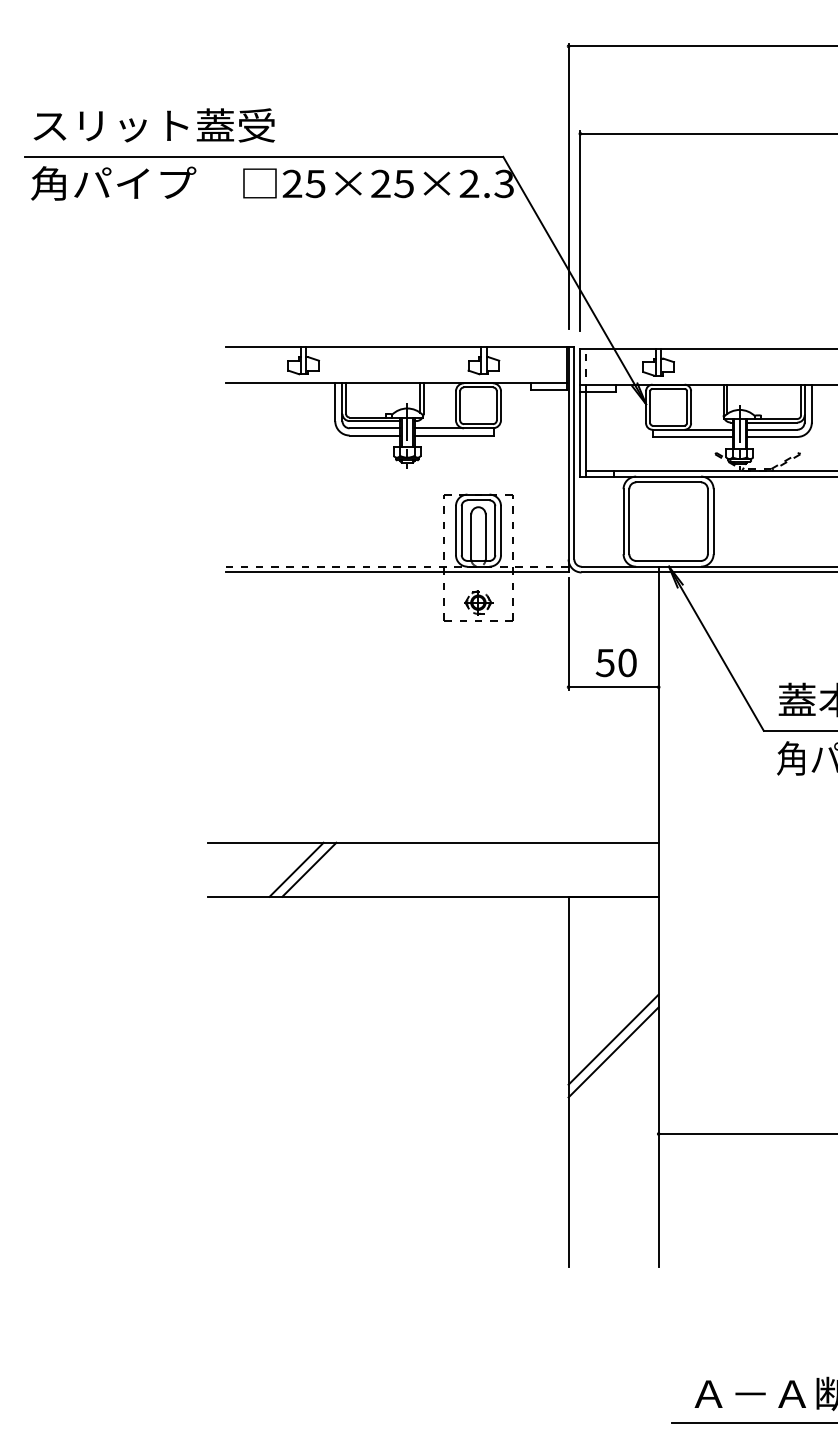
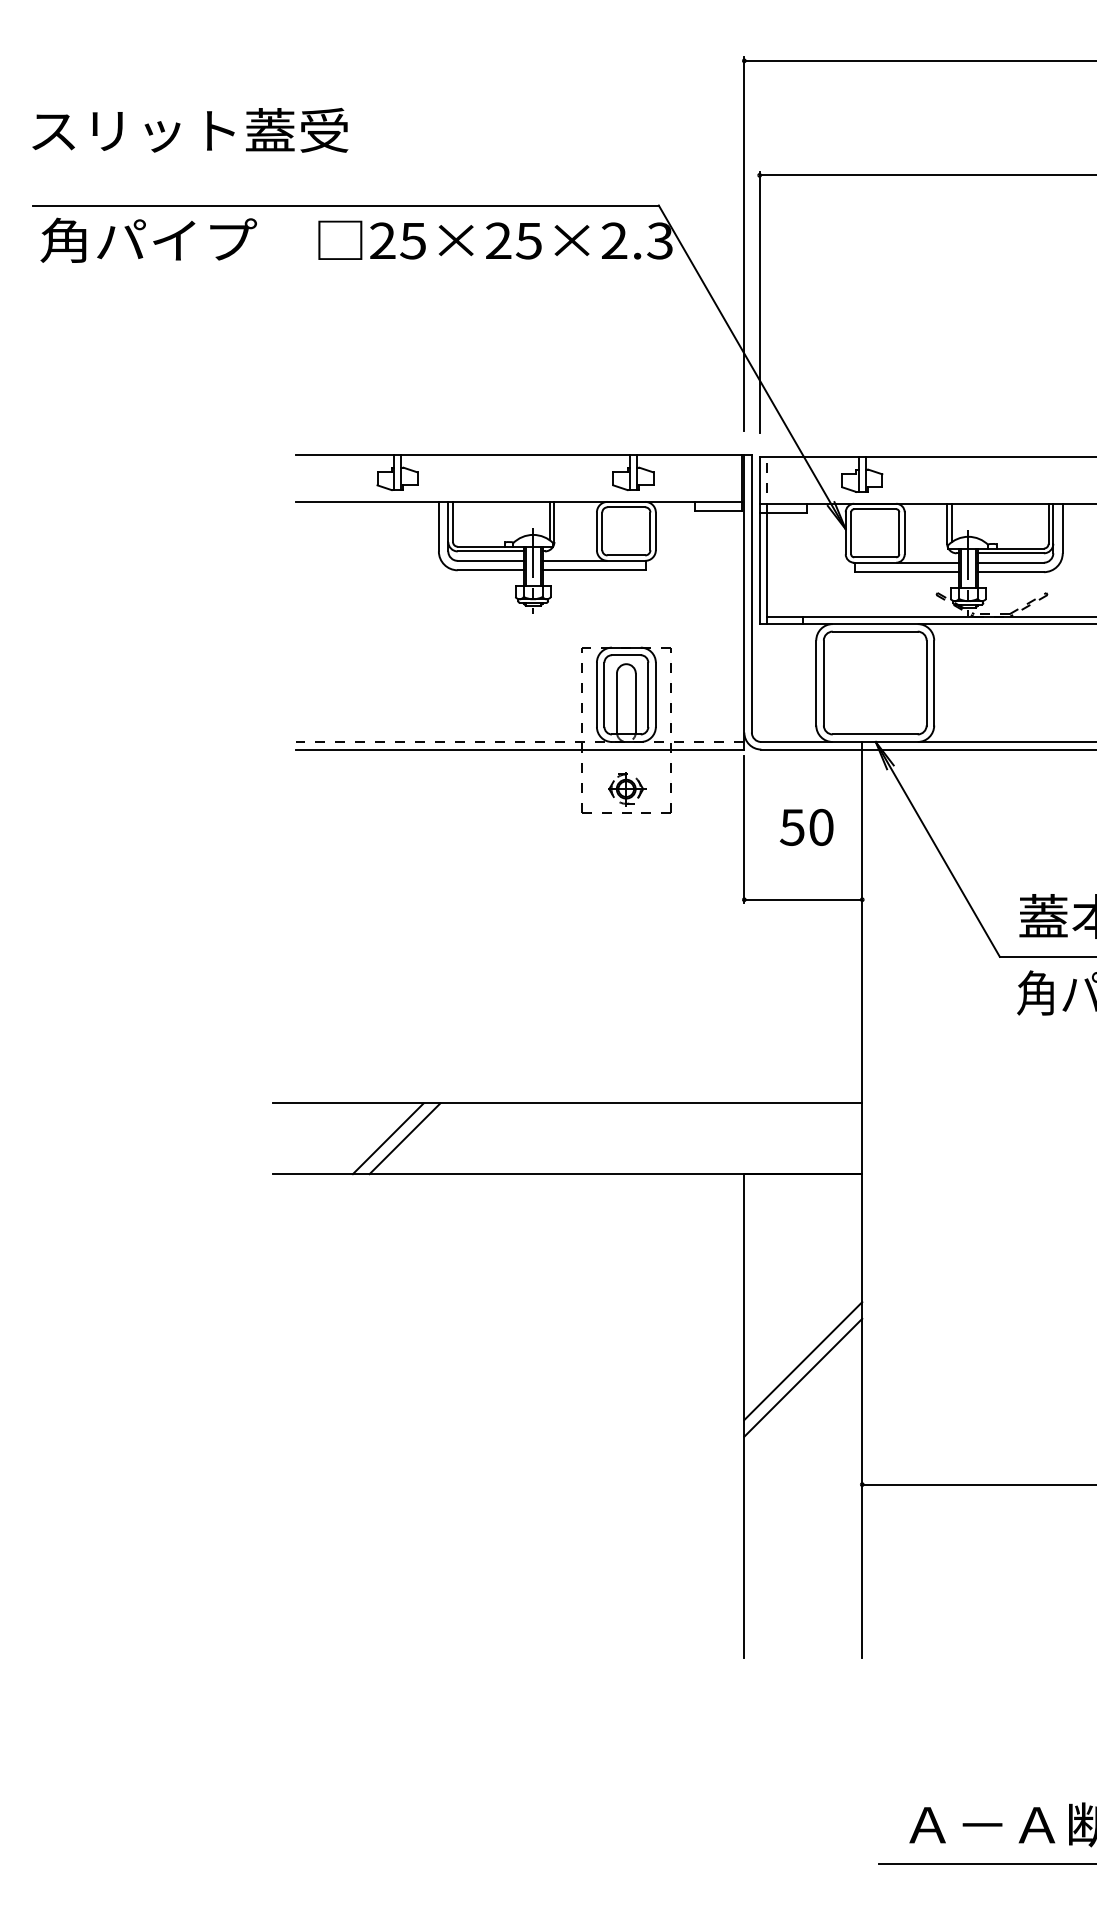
text: (153, 125) -> (189, 130), moved
text: (615, 662) -> (805, 826), moved

